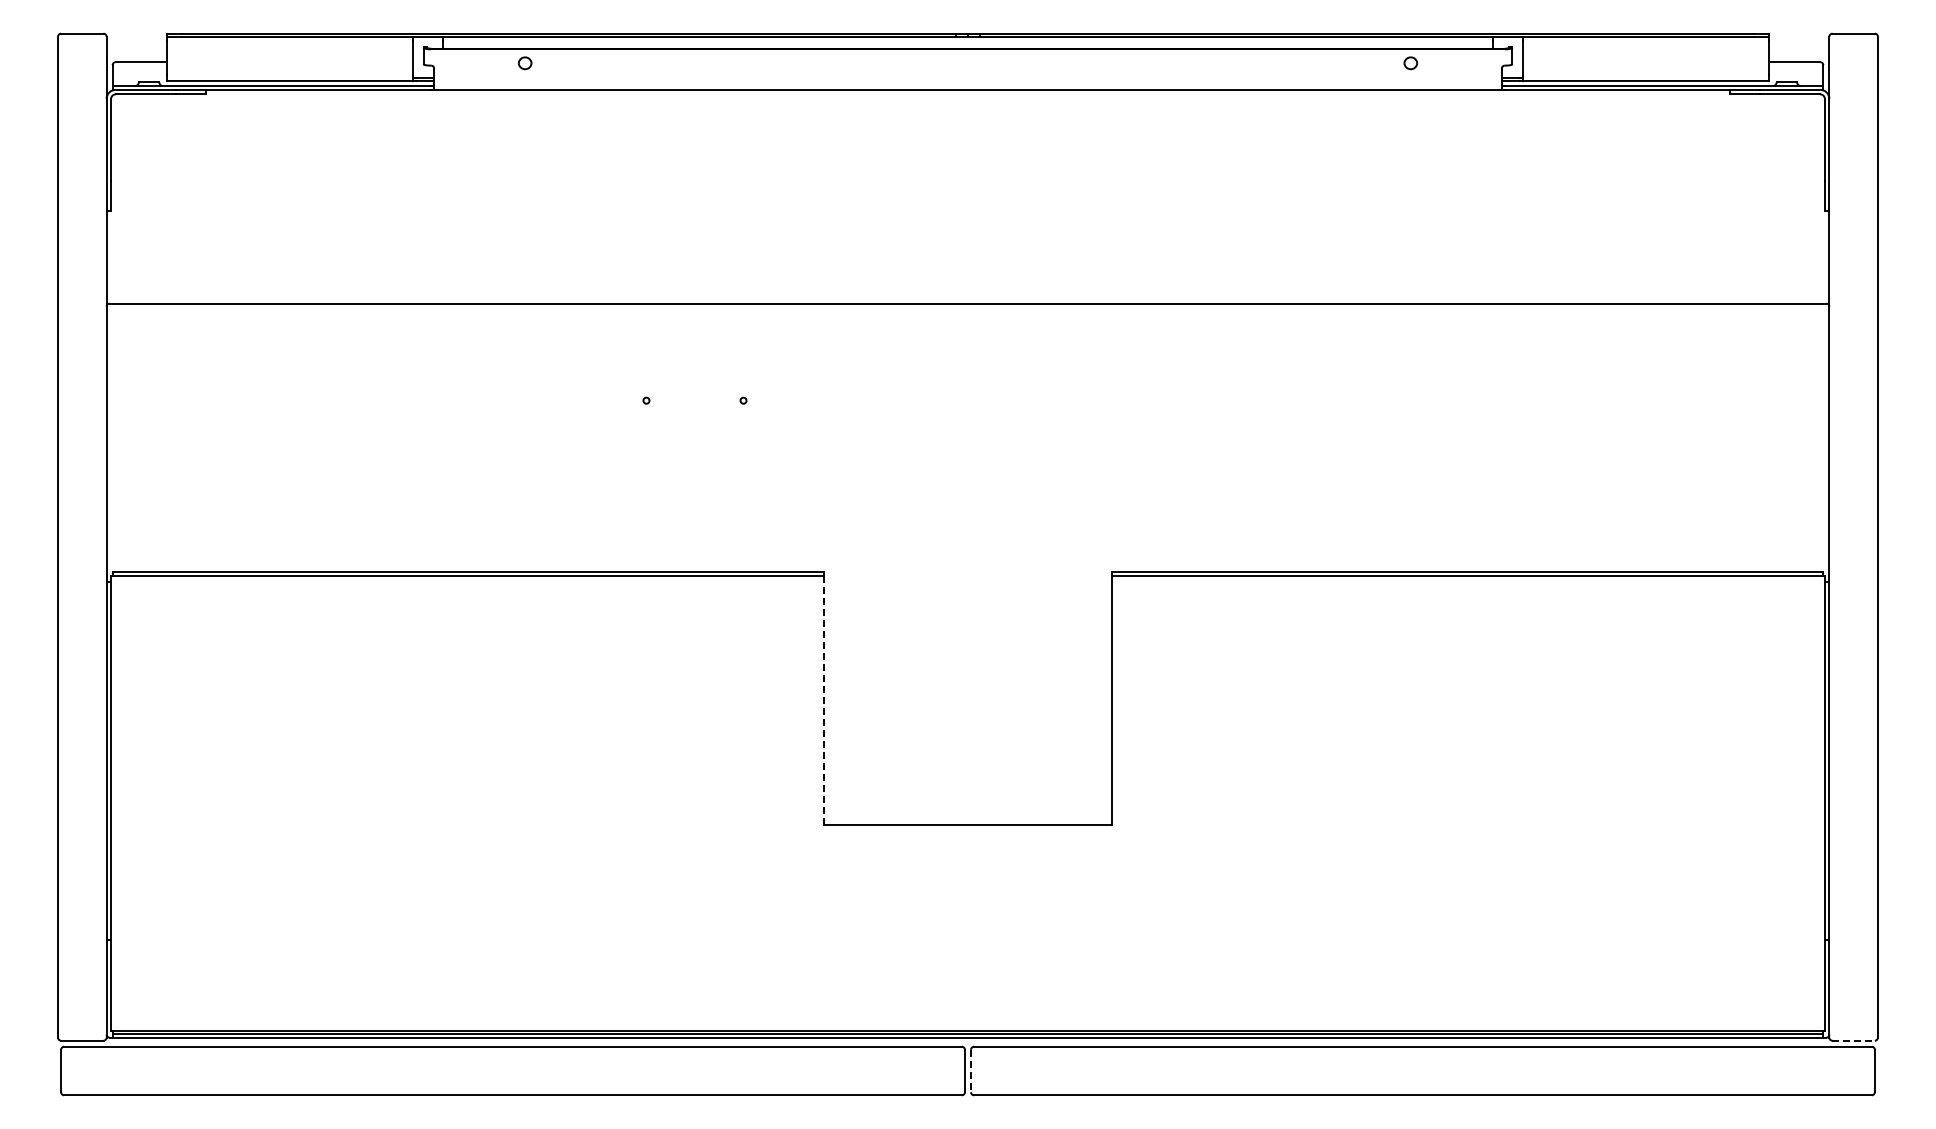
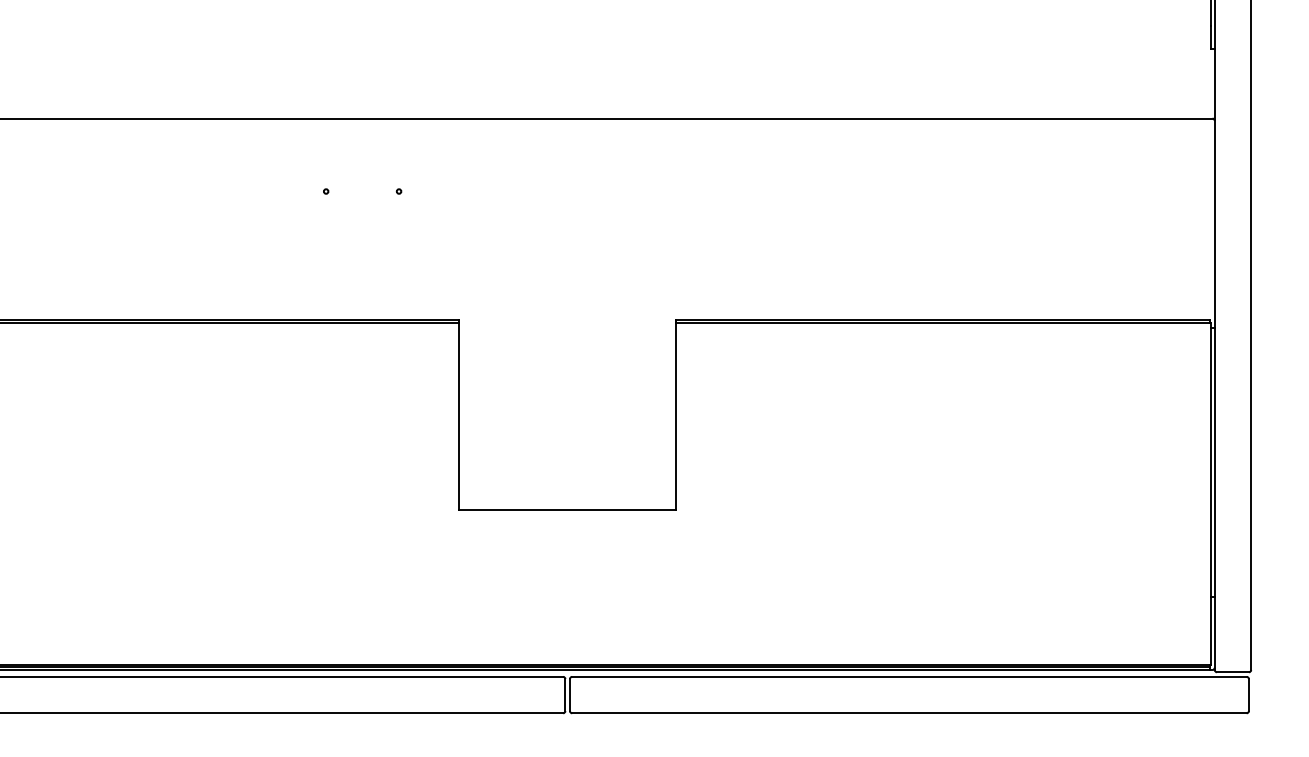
line: (823, 699) -> (459, 415), dashed -> solid
line: (1854, 1040) -> (1233, 672), dashed -> solid
line: (971, 1071) -> (570, 695), dashed -> solid

